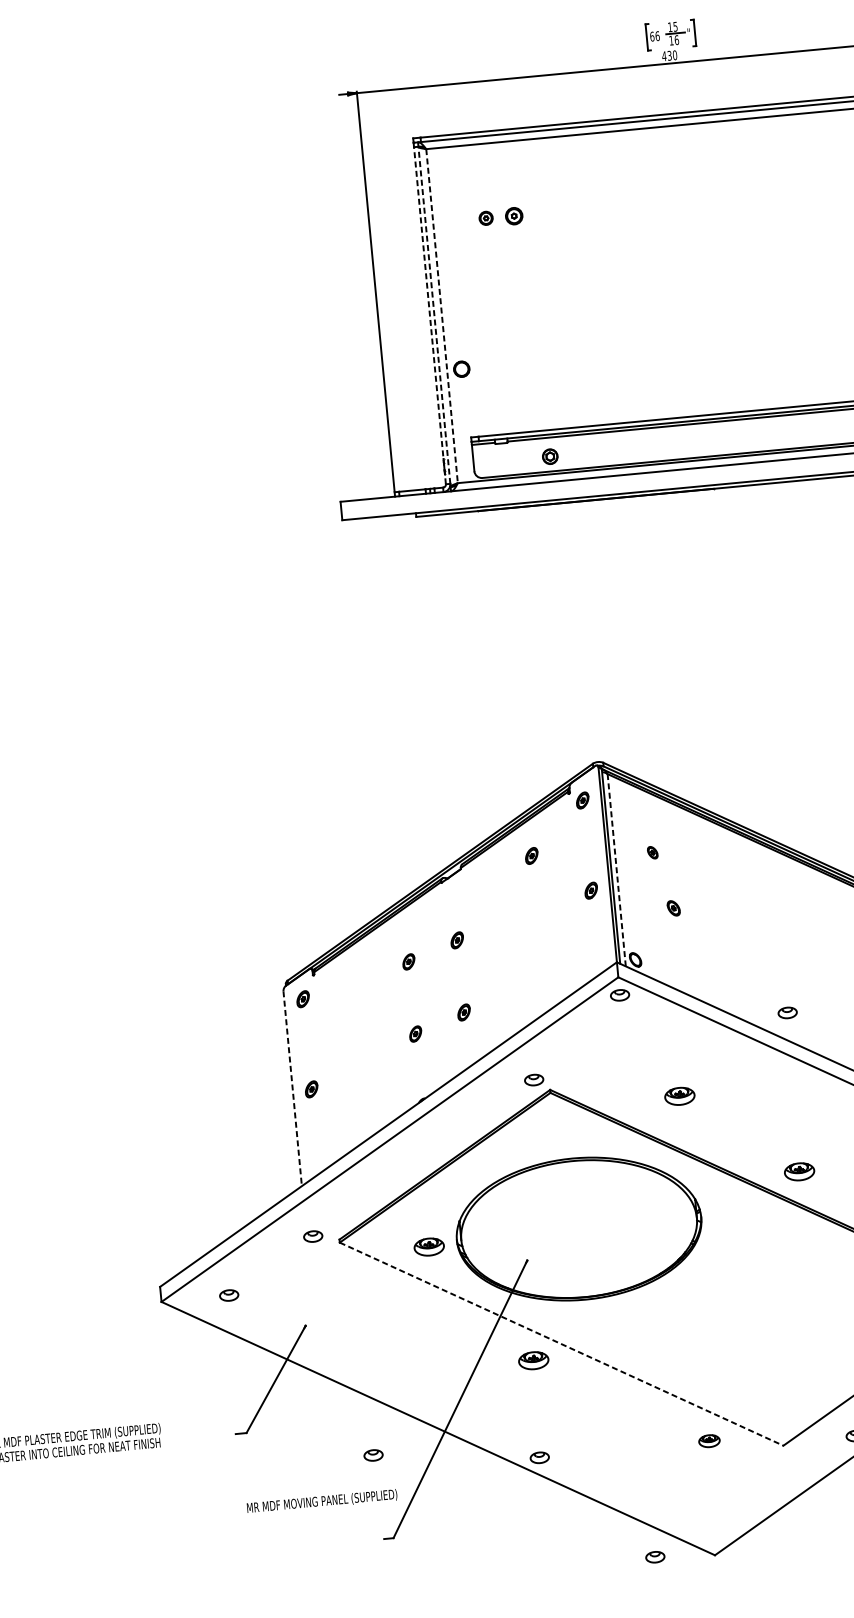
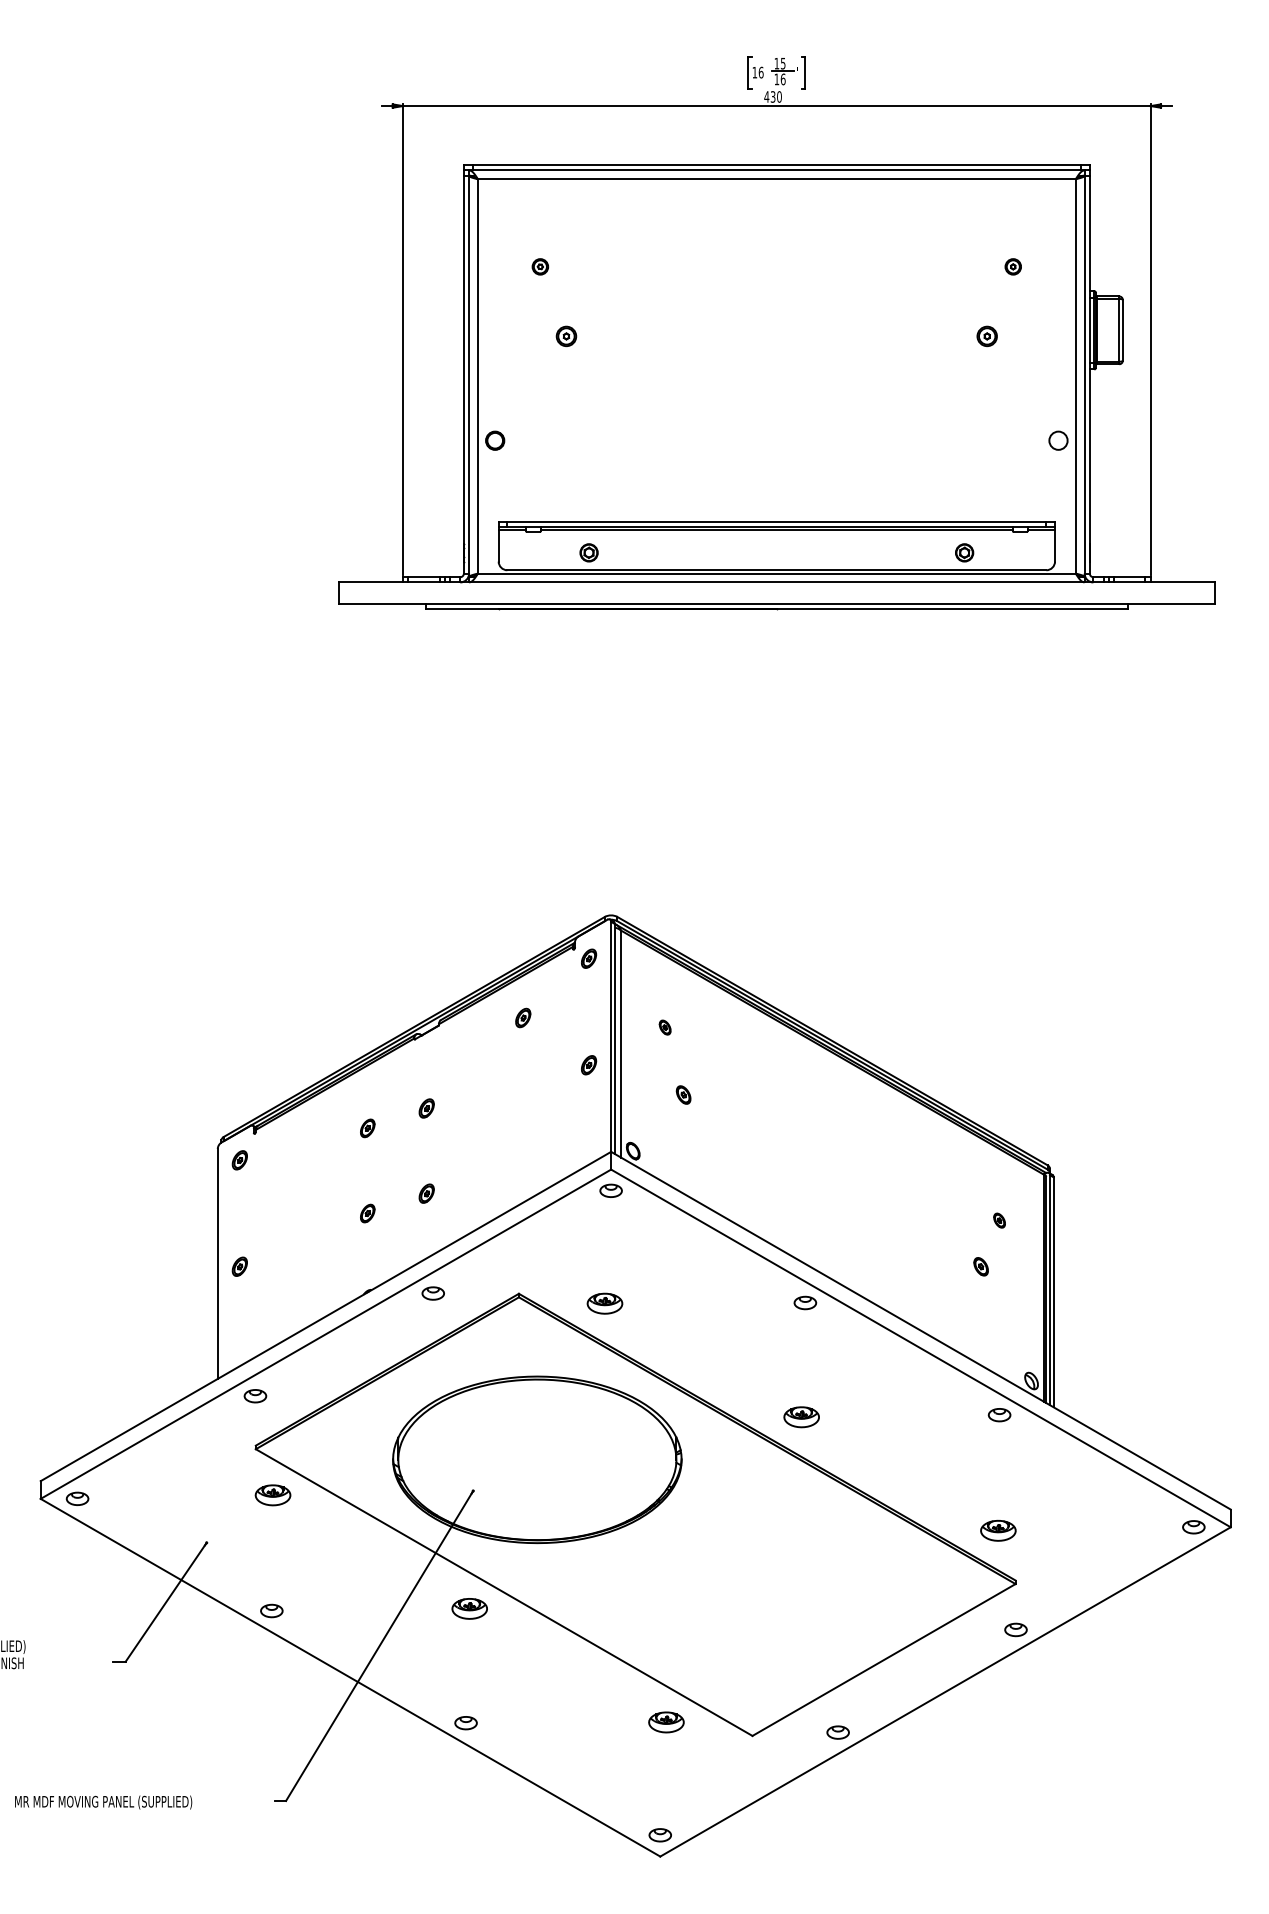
text: (651, 36) -> (754, 72), 66 -> 16
part: (514, 216) -> (566, 336), moved
line: (429, 315) -> (463, 374), dashed -> solid
line: (434, 315) -> (469, 374), dashed -> solid
line: (441, 316) -> (477, 376), dashed -> solid
line: (617, 870) -> (621, 1044), dashed -> solid
part: (787, 1012) -> (805, 1302), moved
part: (533, 1080) -> (432, 1293), moved
line: (292, 1088) -> (217, 1263), dashed -> solid
part: (679, 1096) -> (604, 1303), moved
part: (313, 1236) -> (255, 1396), moved
part: (428, 1247) -> (272, 1495), moved
part: (229, 1295) -> (77, 1498), moved
line: (561, 1344) -> (504, 1592), dashed -> solid
part: (709, 1441) -> (666, 1722), size x1.43
part: (373, 1455) -> (271, 1610), moved
text: (322, 1501) -> (103, 1802), moved
part: (654, 1557) -> (659, 1835), moved

